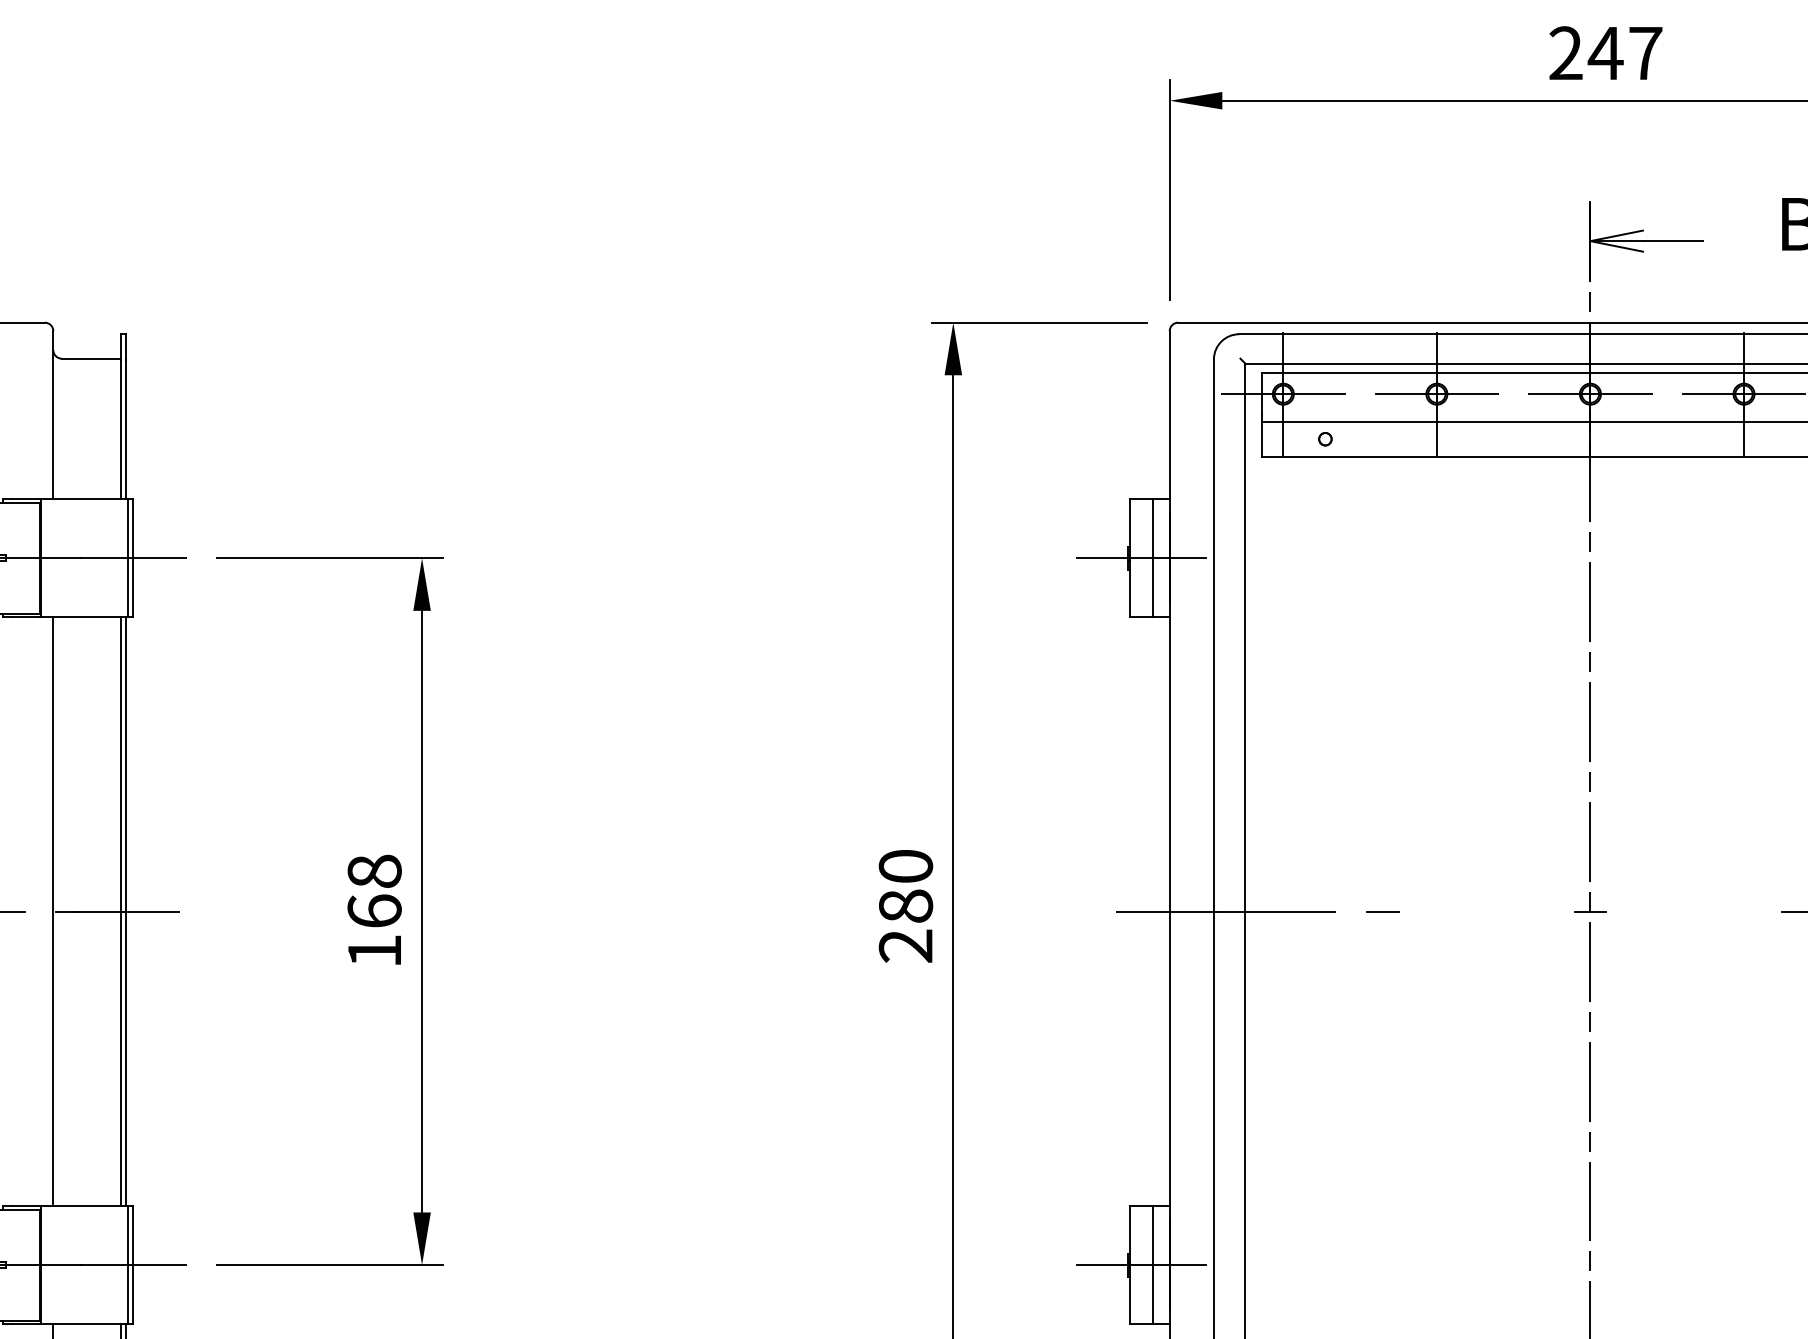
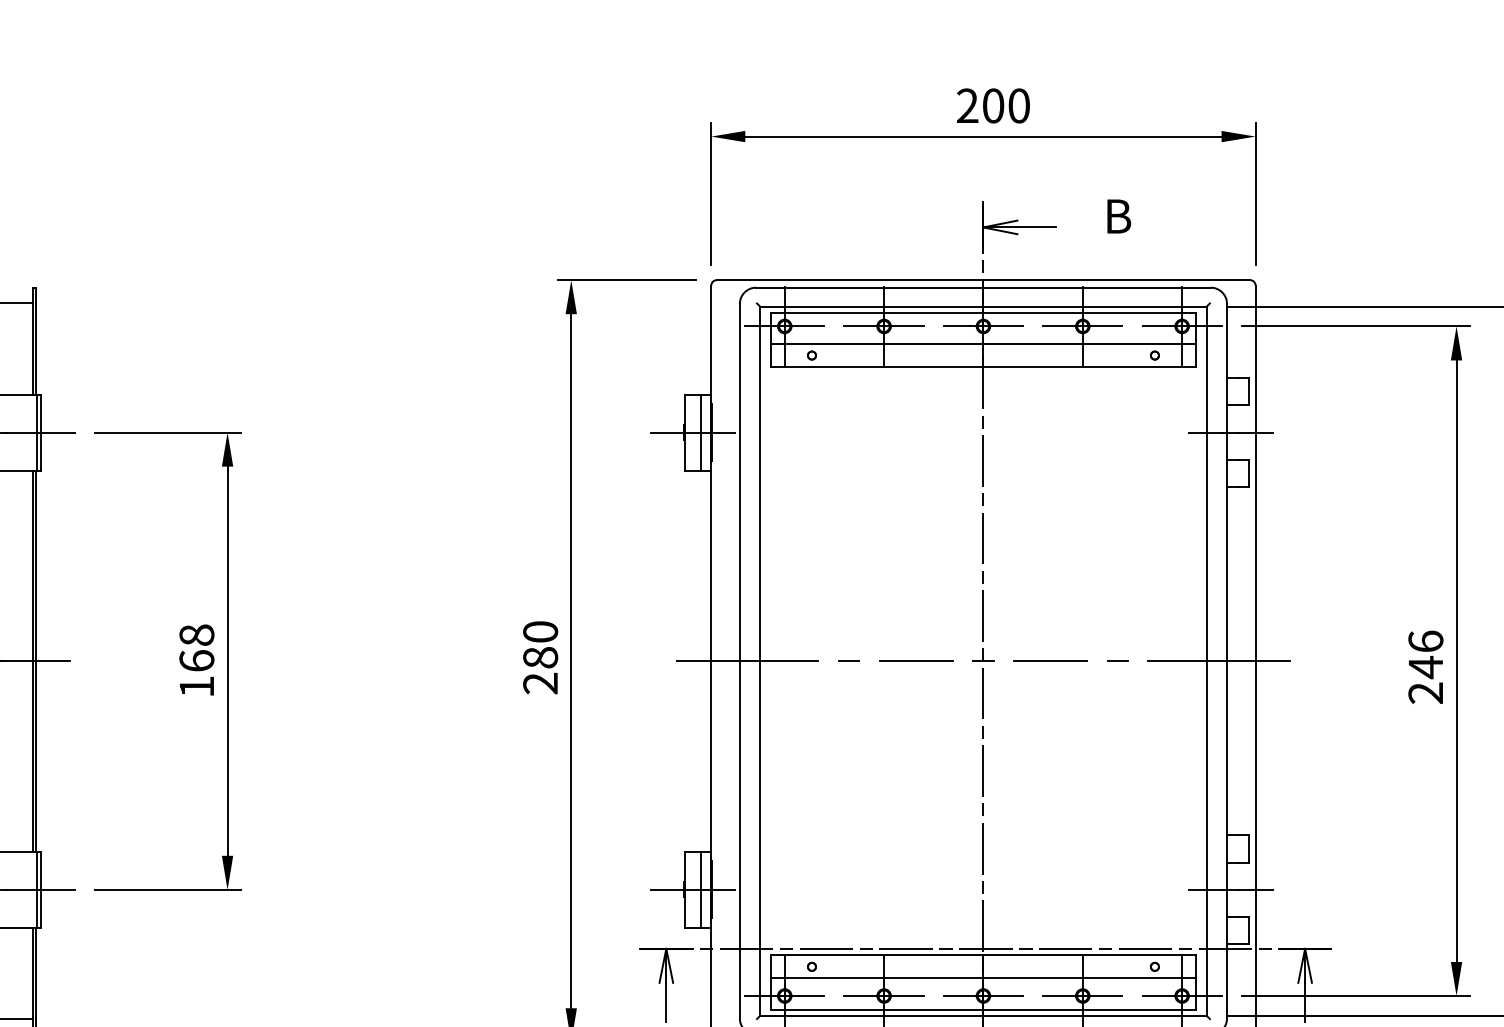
text: (1624, 52) -> (1005, 105), 247 -> 200
line: (1485, 912) -> (915, 661), added
line: (1694, 912) -> (1050, 661), added

